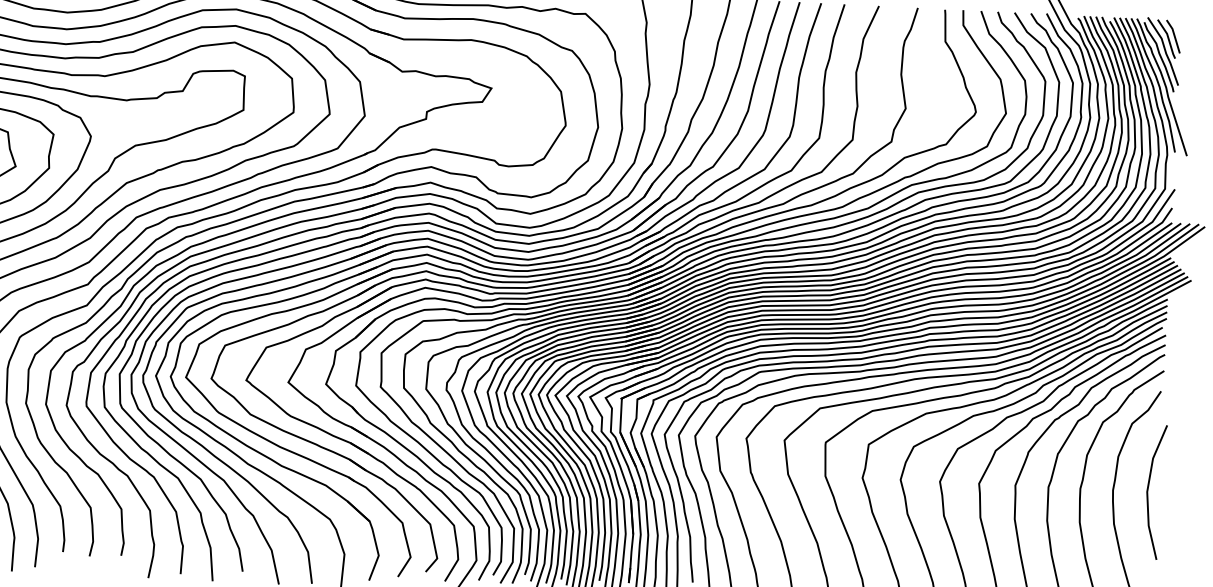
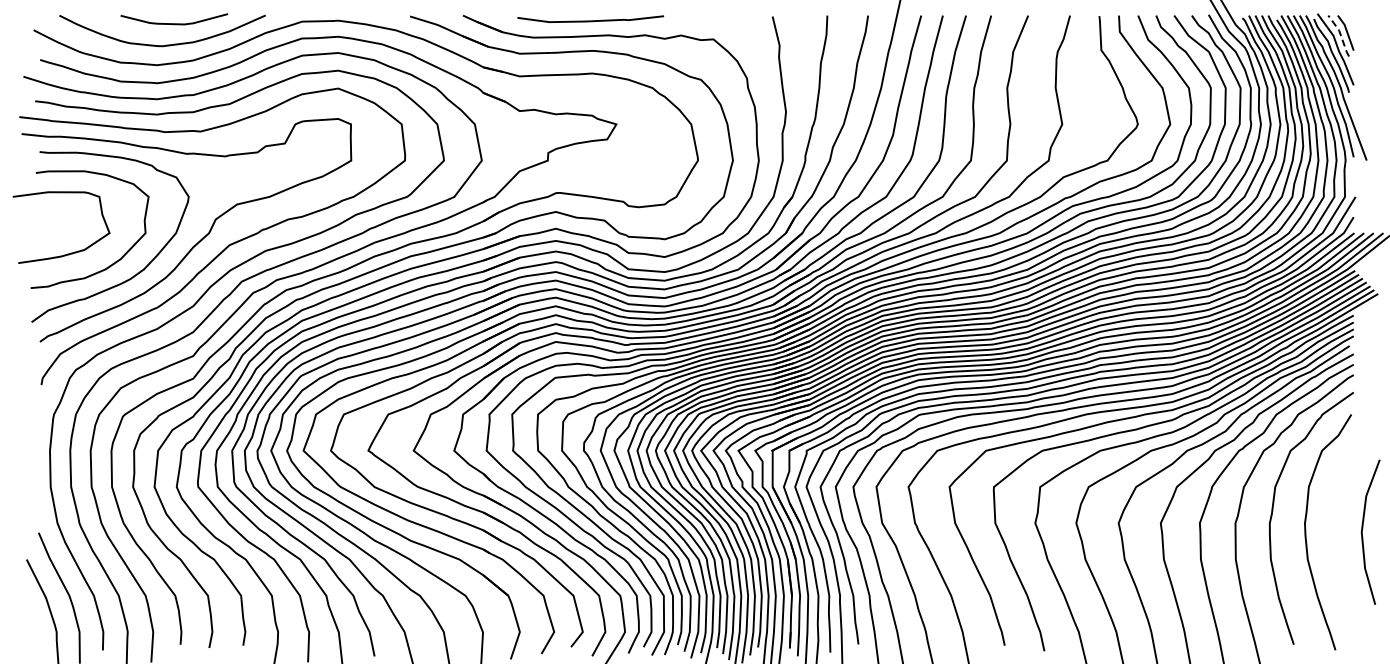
line: (1168, 37) -> (1340, 34), solid -> dashed
line: (1149, 488) -> (1363, 528), moved

